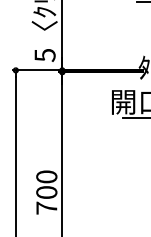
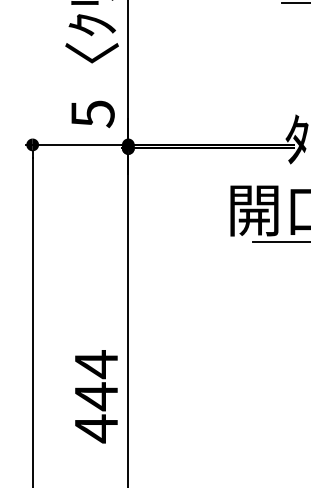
text: (46, 192) -> (95, 396), 700 -> 444

